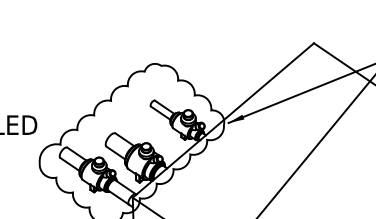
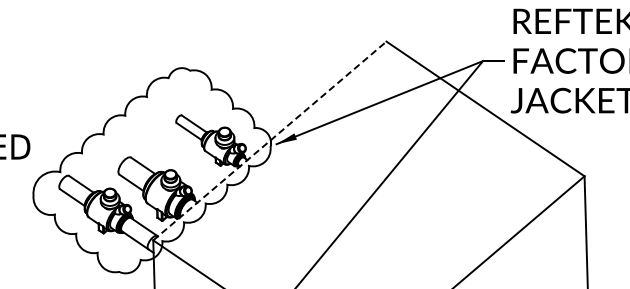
line: (223, 120) -> (270, 140), solid -> dashed

